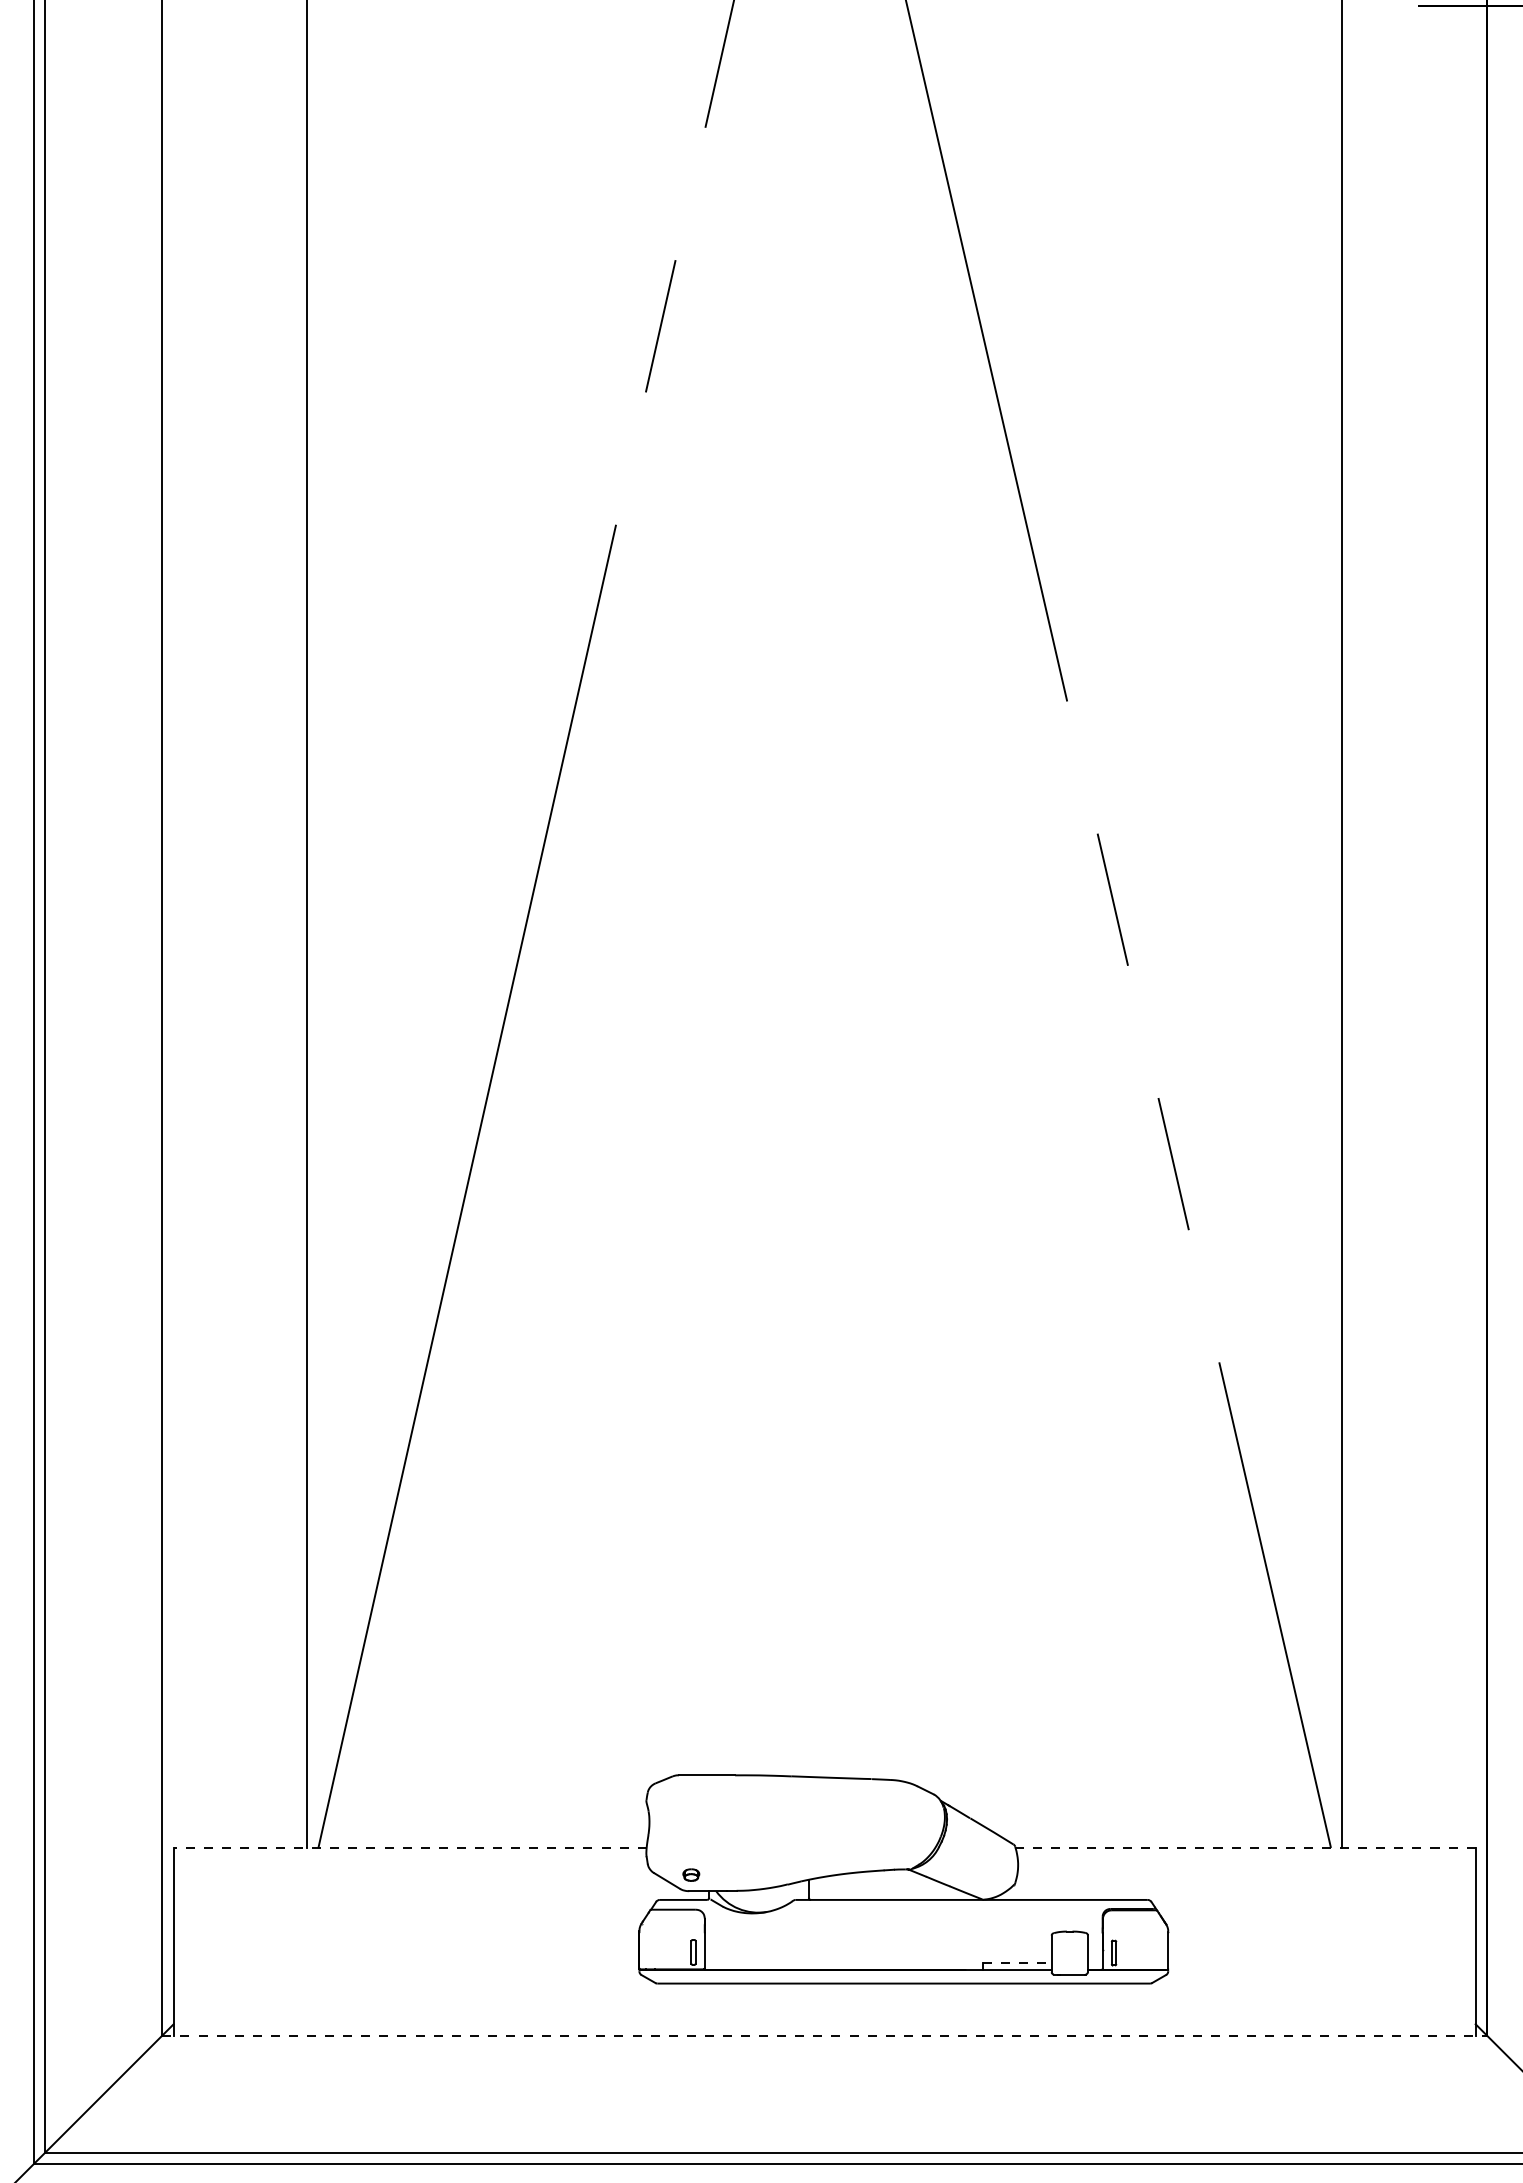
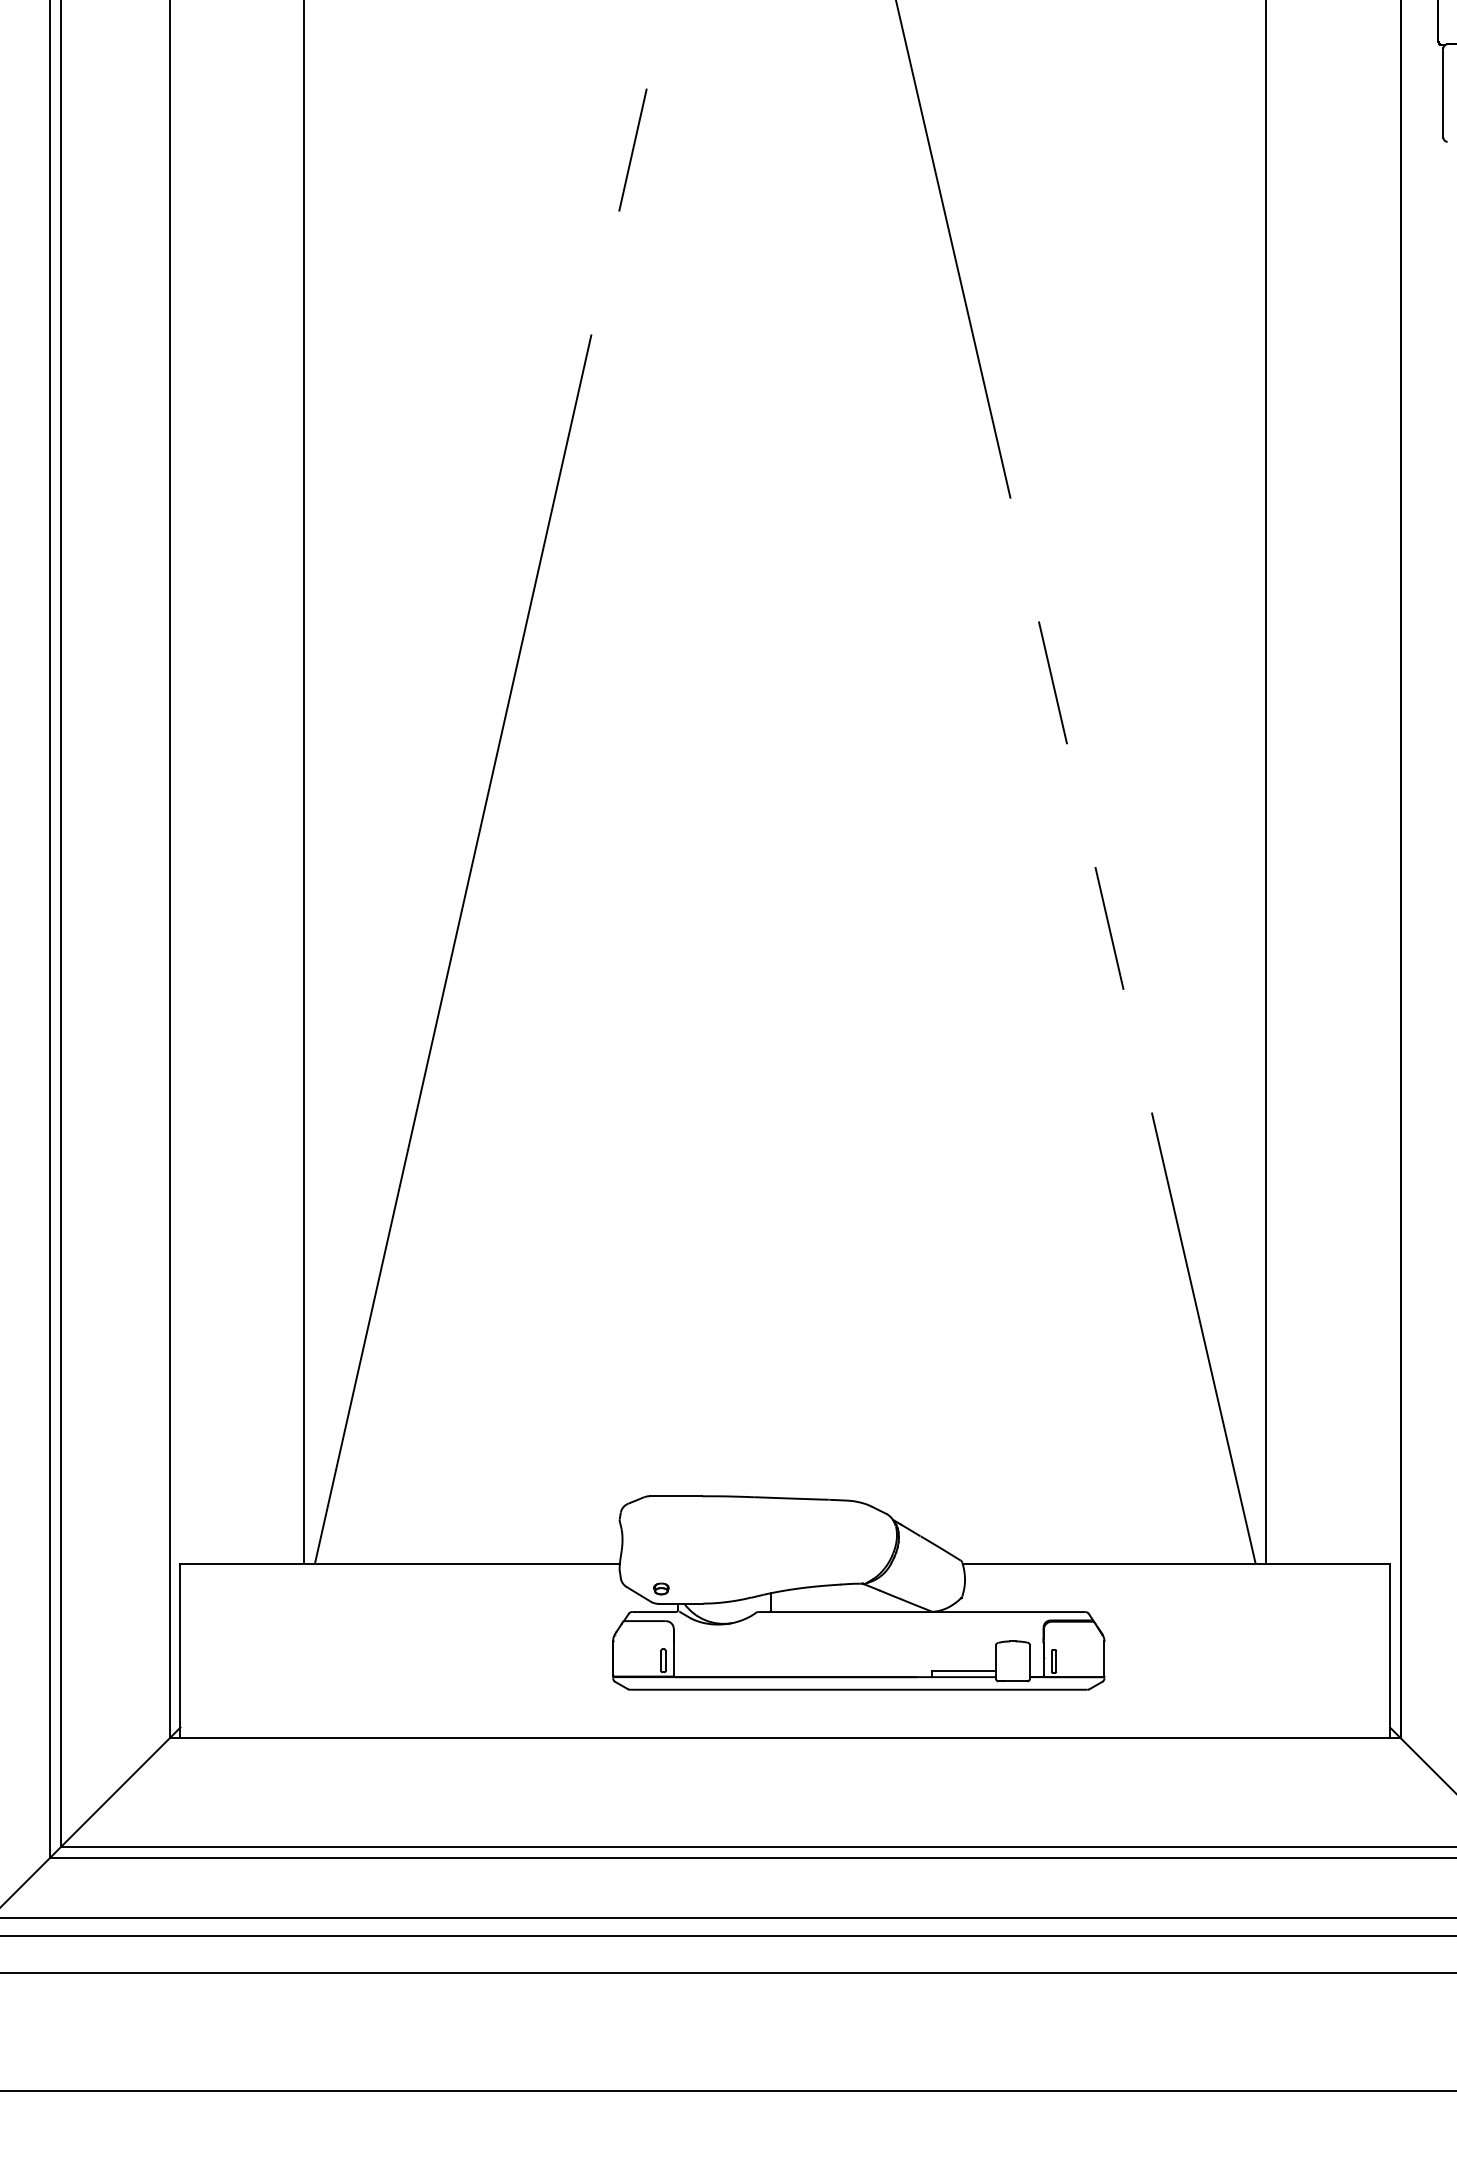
line: (410, 1847) -> (400, 1563), dashed -> solid
line: (1245, 1847) -> (1176, 1563), dashed -> solid
line: (1017, 1962) -> (964, 1670), dashed -> solid
line: (824, 2036) -> (785, 1738), dashed -> solid

